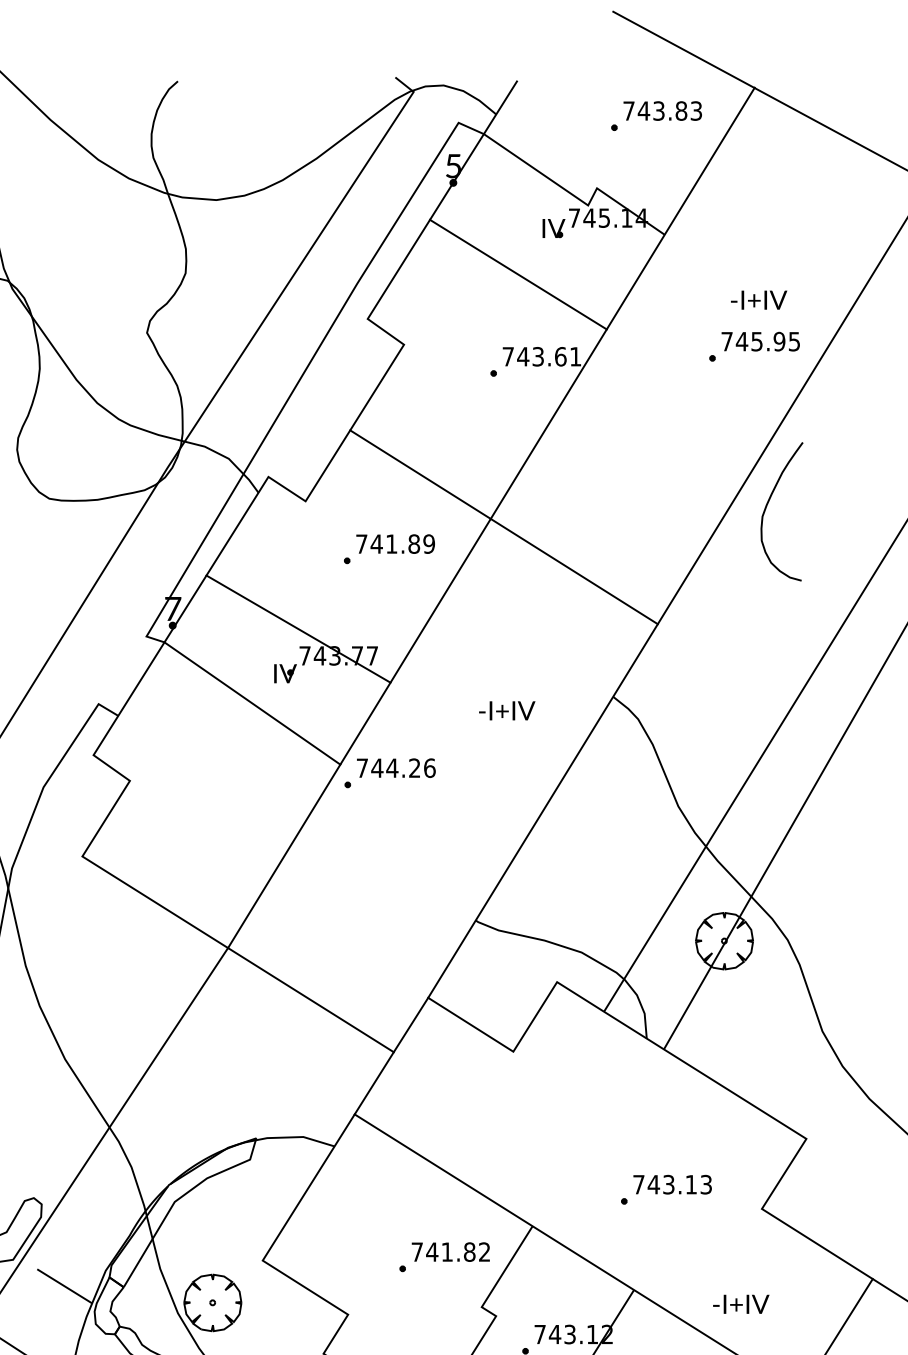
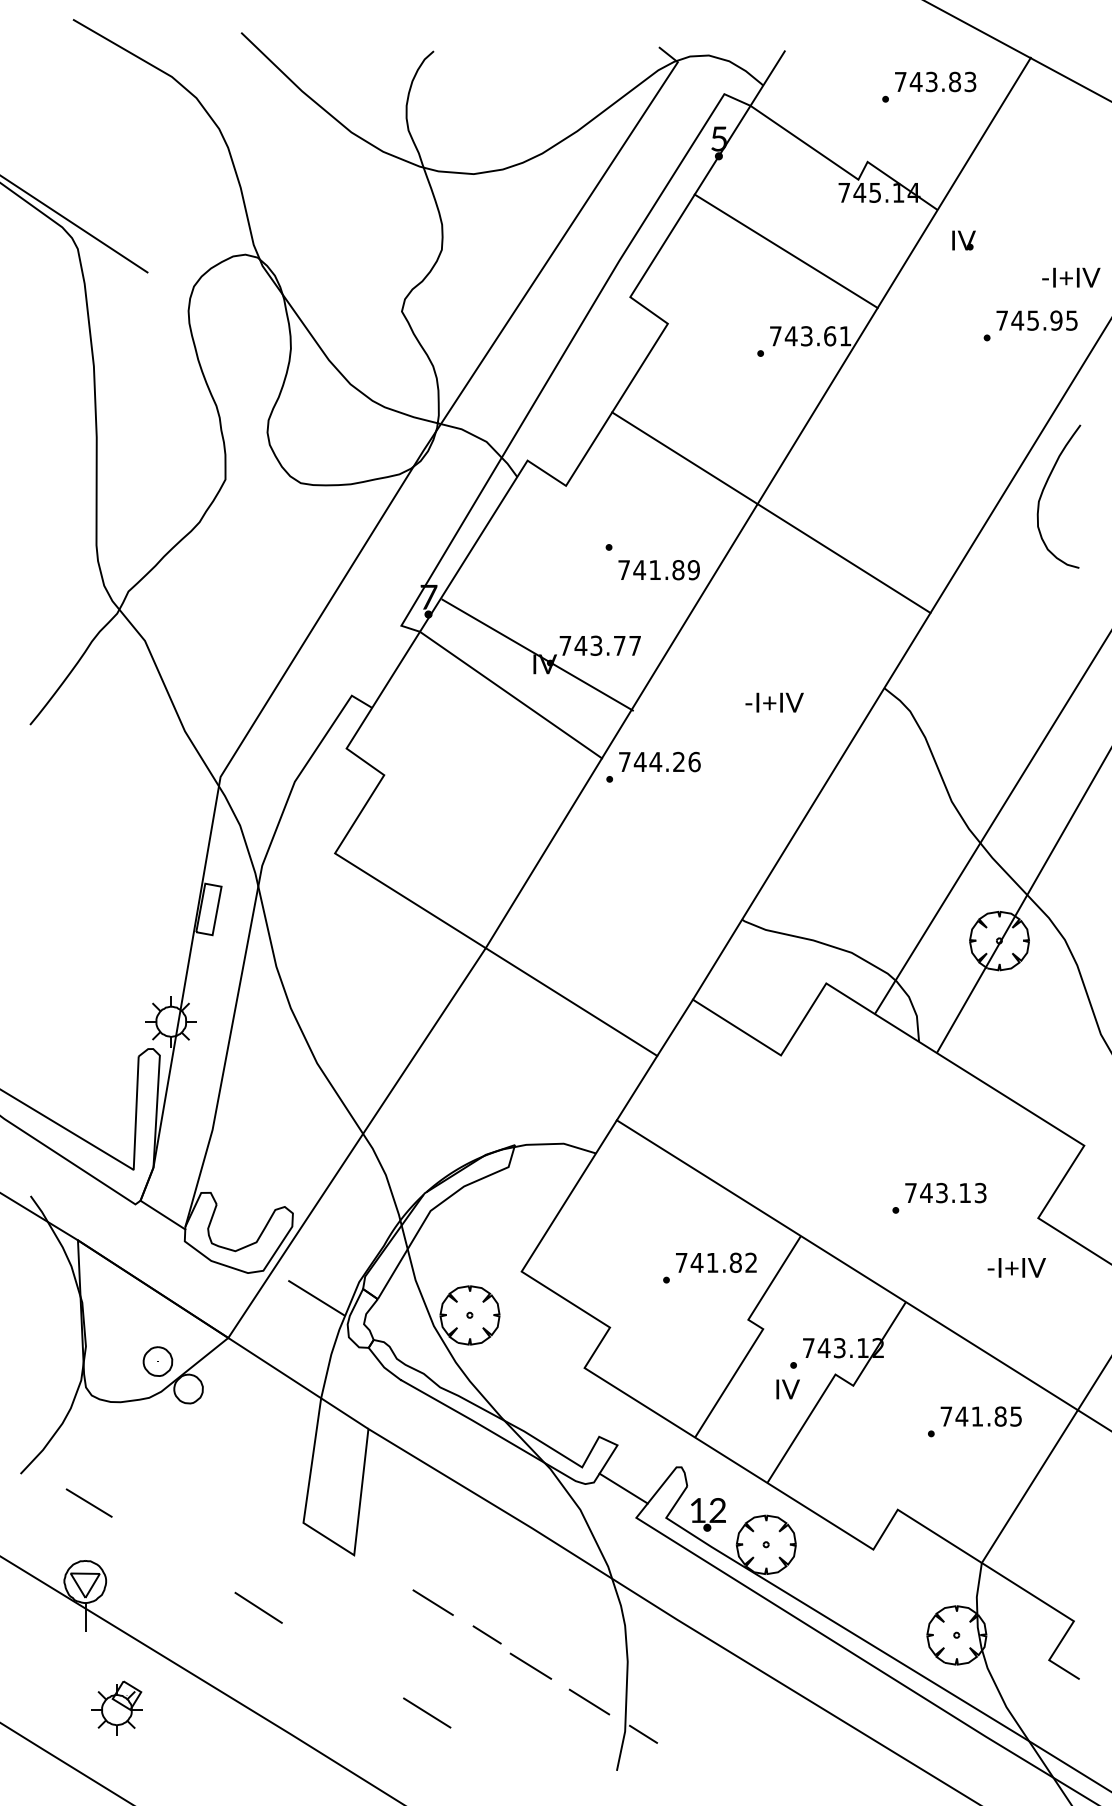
part: (553, 228) -> (963, 240), moved
text: (759, 299) -> (1071, 277), moved
text: (394, 544) -> (658, 570), moved
line: (298, 628) -> (537, 654), moved
text: (740, 1303) -> (1016, 1267), moved

